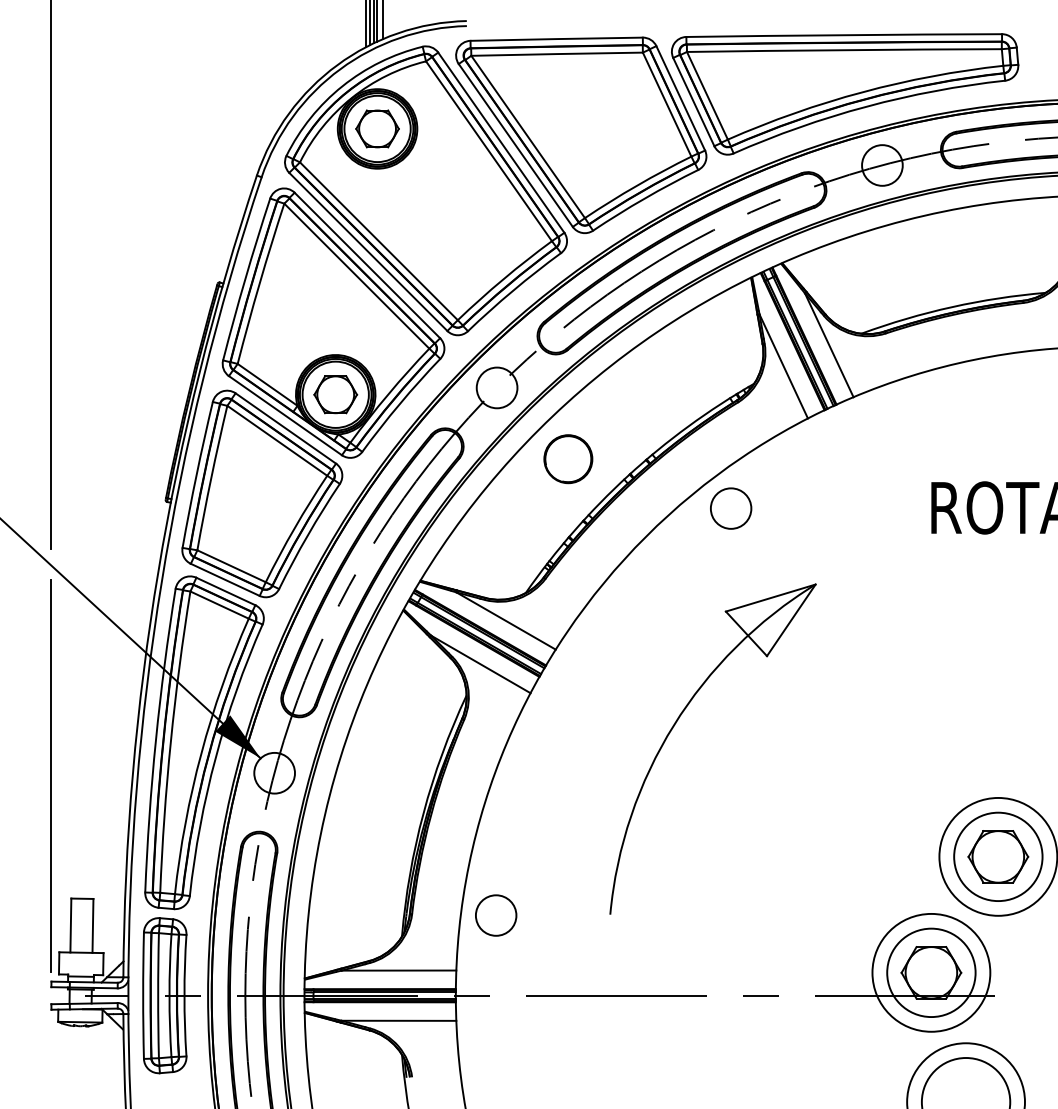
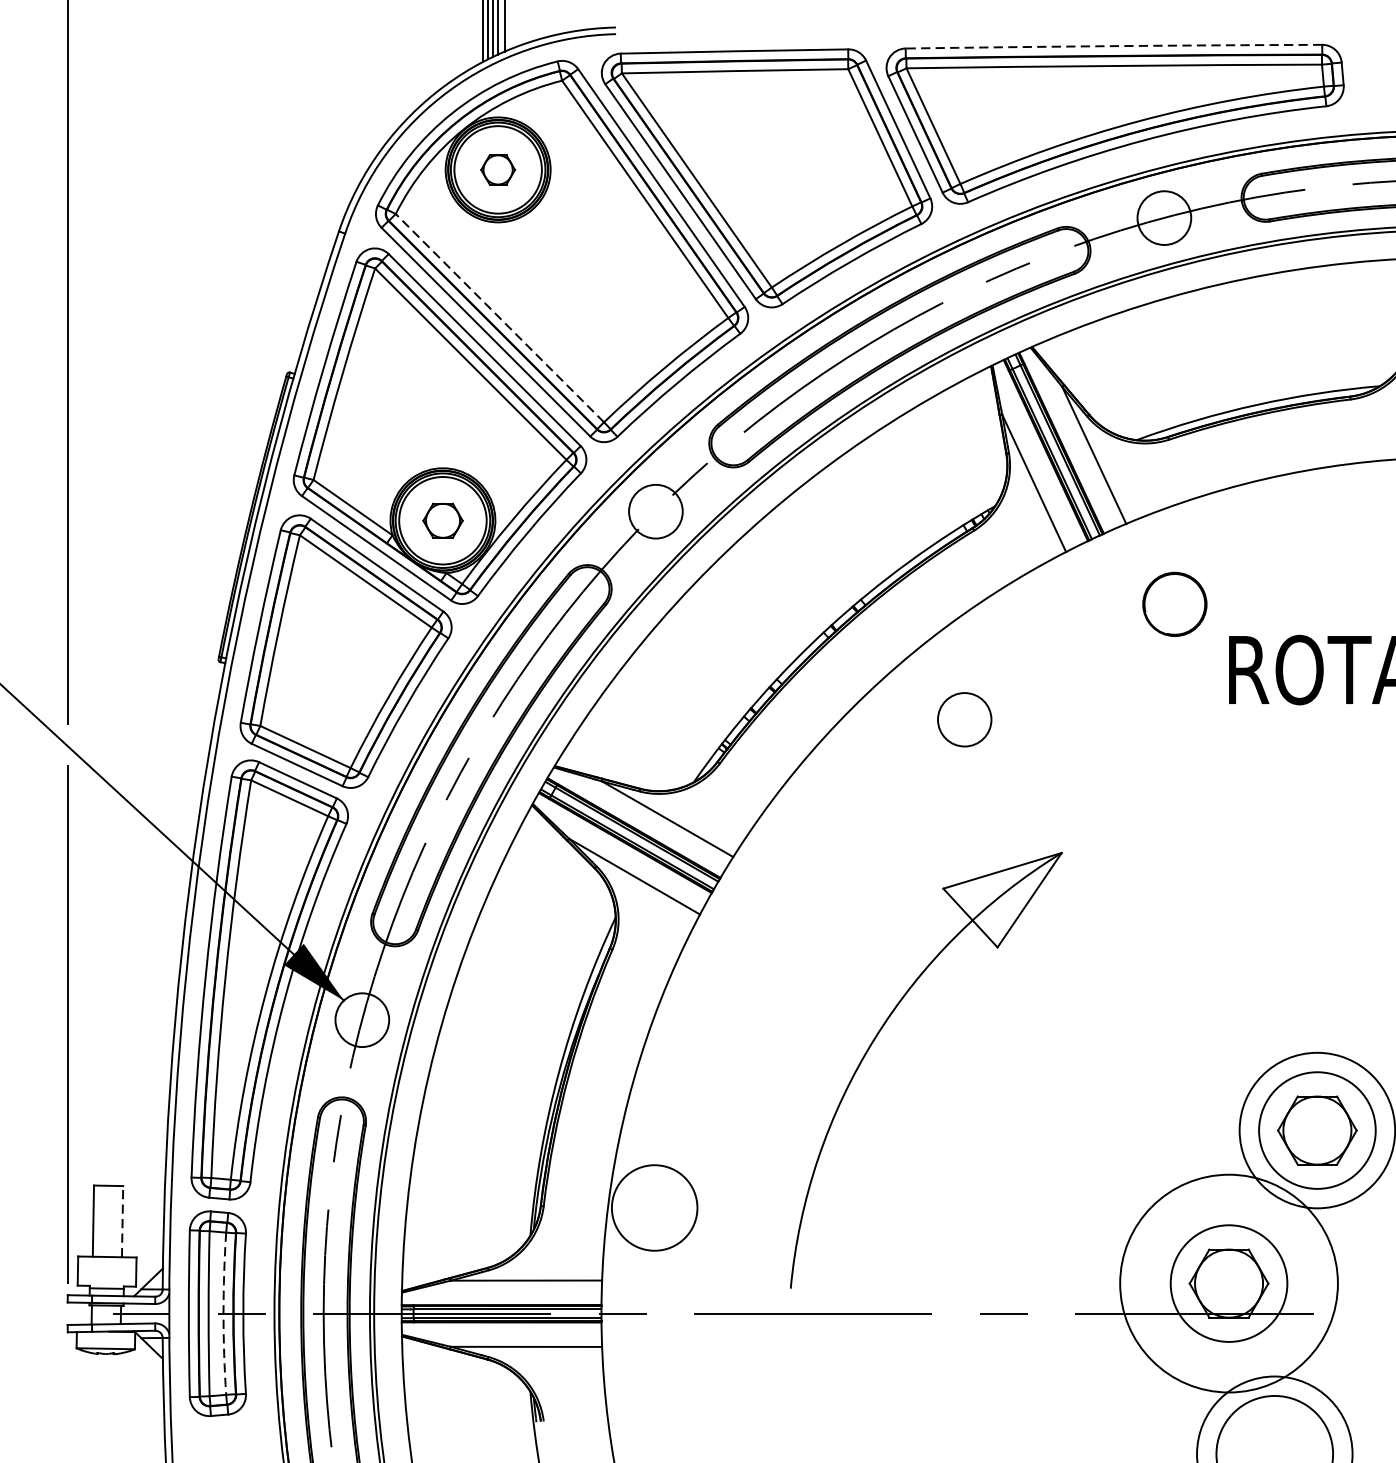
arc: (844, 35) -> (1114, 46), solid -> dashed
part: (377, 128) -> (498, 169), size x0.6
line: (378, 241) -> (499, 318), solid -> dashed
part: (335, 394) -> (442, 520), size x0.7
part: (568, 459) -> (1175, 604), moved
circle: (731, 508) -> (965, 719), moved
part: (675, 725) -> (876, 1038), moved
circle: (495, 915) -> (653, 1207), size x1.6
line: (92, 925) -> (121, 1221), solid -> dashed
circle: (931, 972) -> (1229, 1283), size x1.4
arc: (169, 995) -> (223, 1313), solid -> dashed

